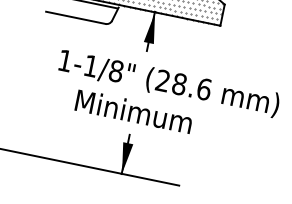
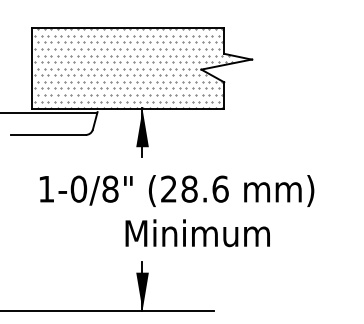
text: (90, 65) -> (78, 188), 1-1/8" -> 1-0/8"
text: (133, 111) -> (197, 233), moved

